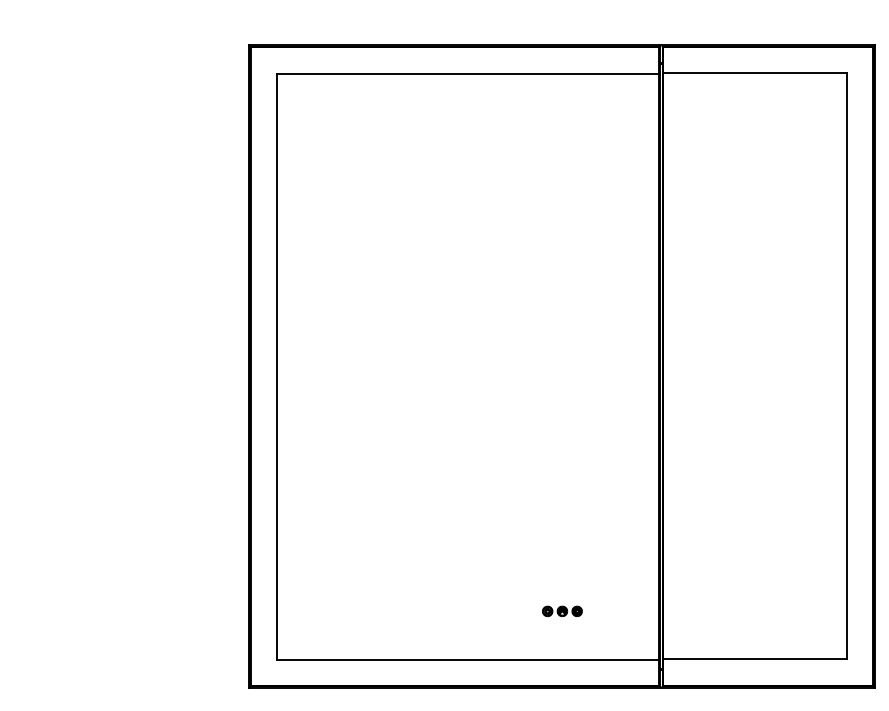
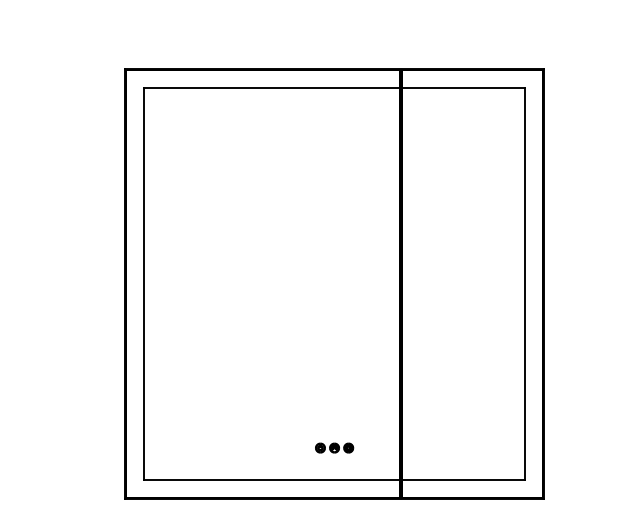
part: (562, 610) -> (334, 447), size x1.43

